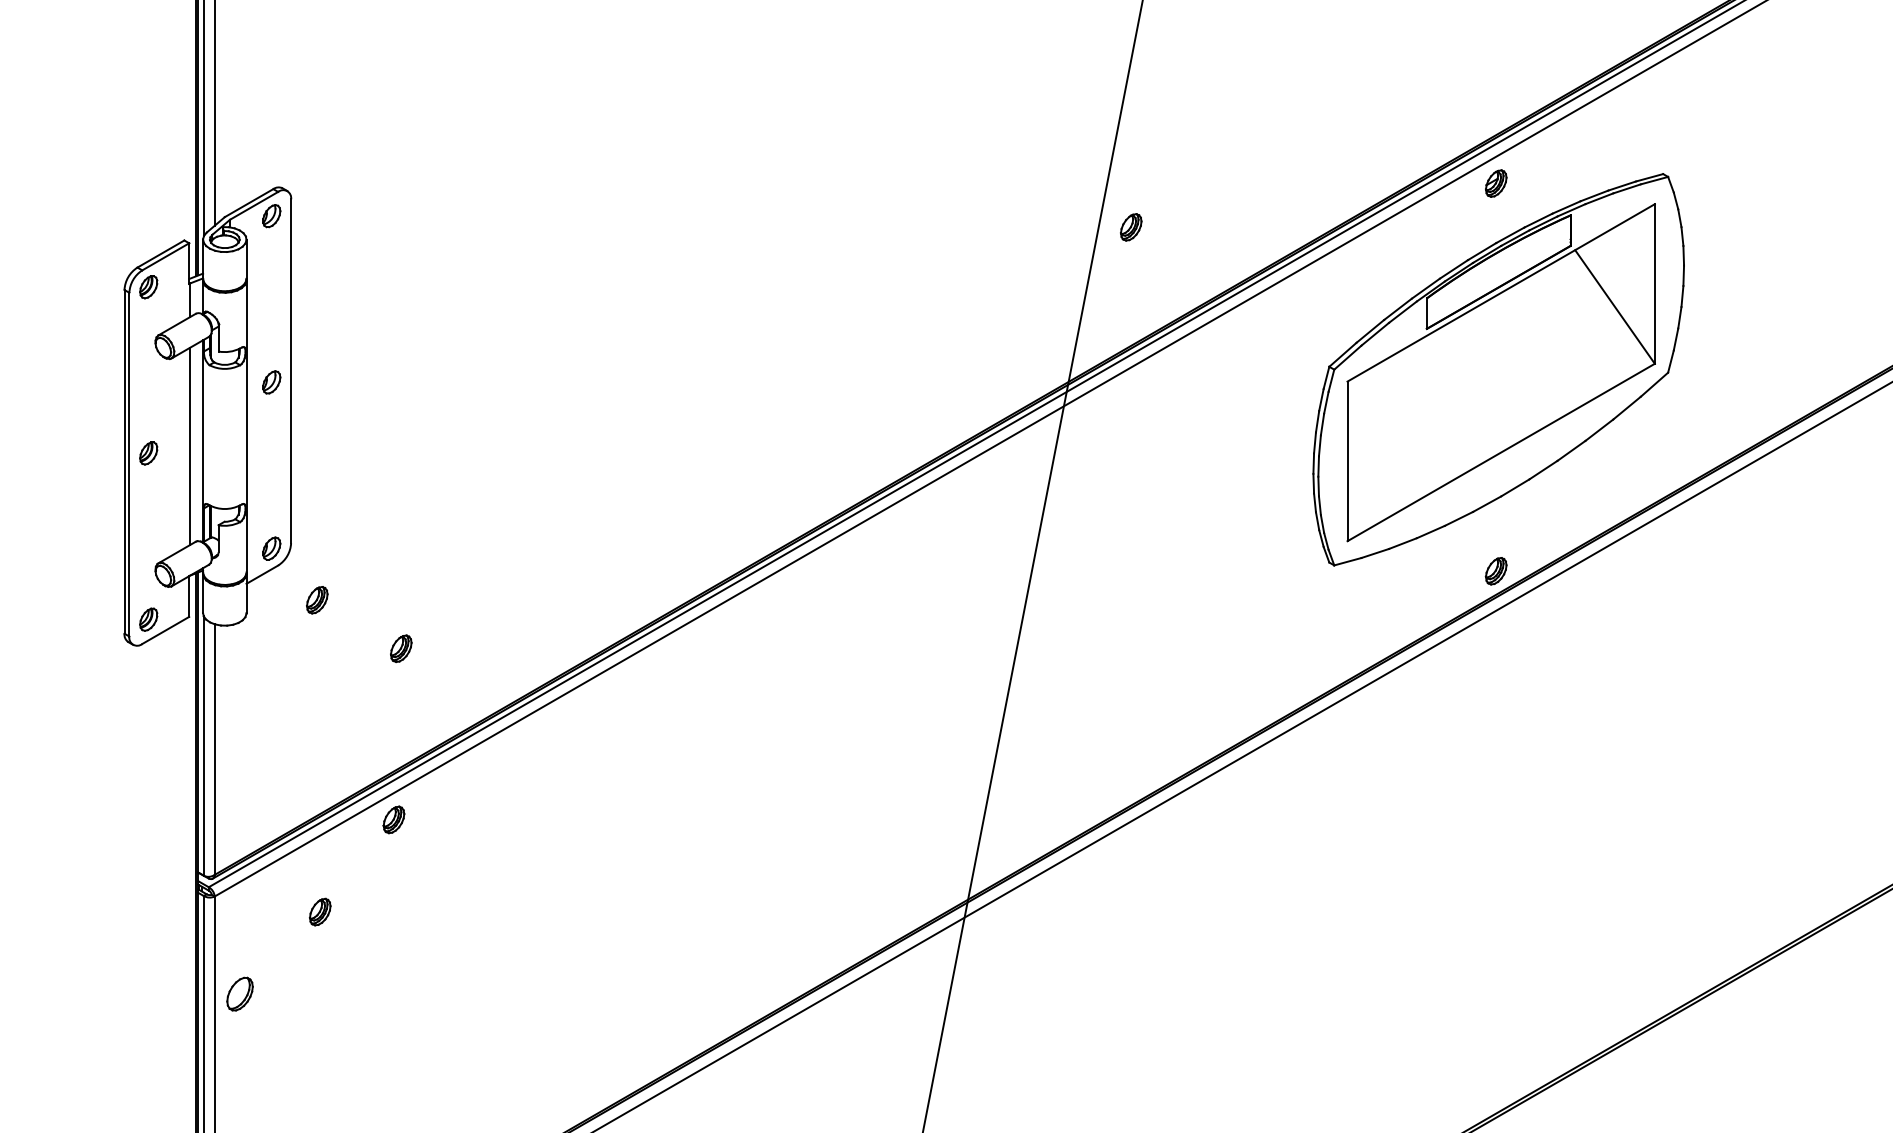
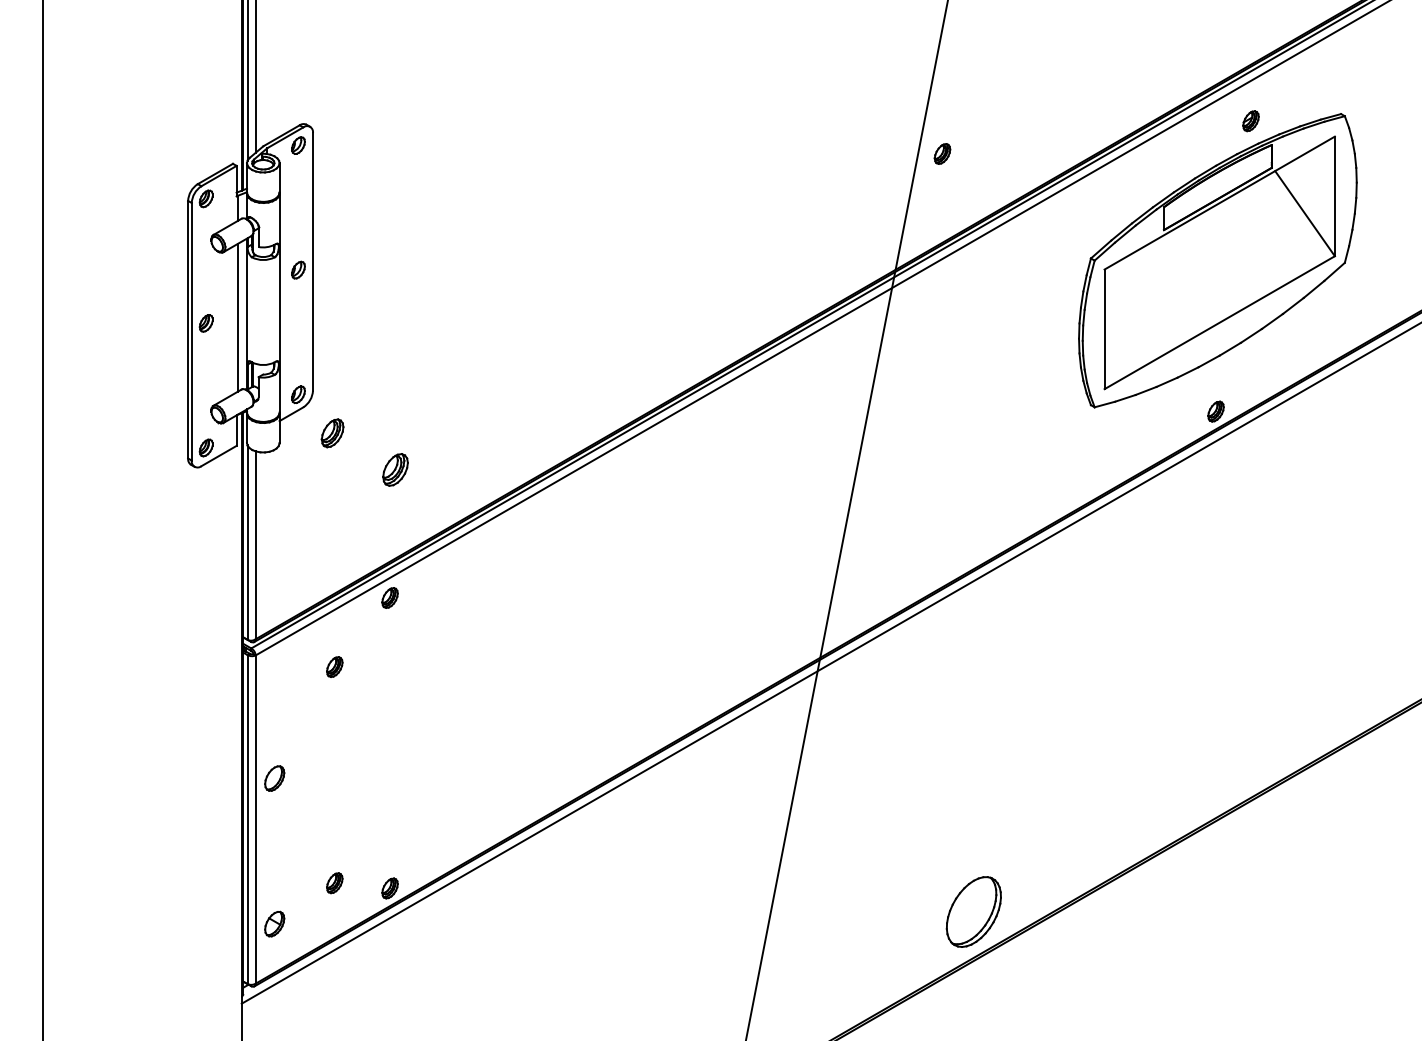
part: (1495, 184) -> (1250, 121), moved
part: (317, 600) -> (332, 433), size x1.4
part: (401, 648) -> (395, 469), size x1.6
part: (239, 994) -> (274, 778), moved

